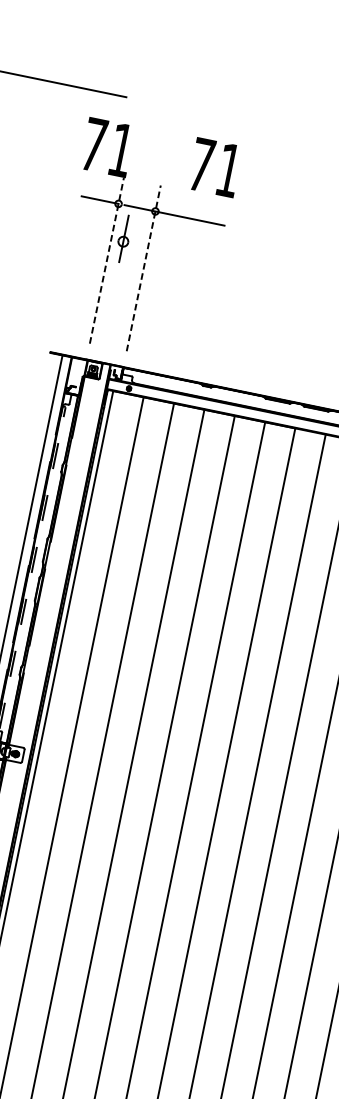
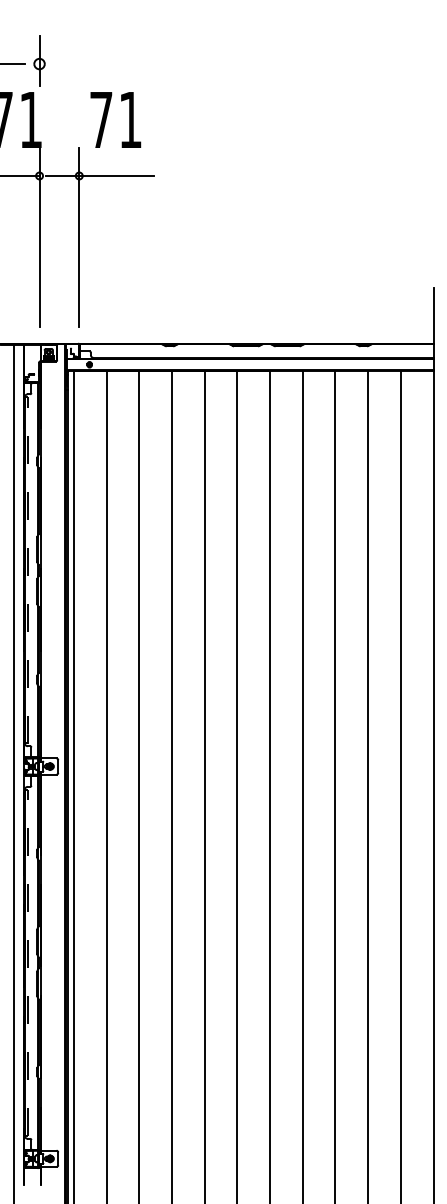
text: (215, 167) -> (115, 119), moved
part: (123, 238) -> (39, 60), moved
line: (106, 260) -> (39, 236), dashed -> solid
line: (144, 267) -> (79, 236), dashed -> solid

